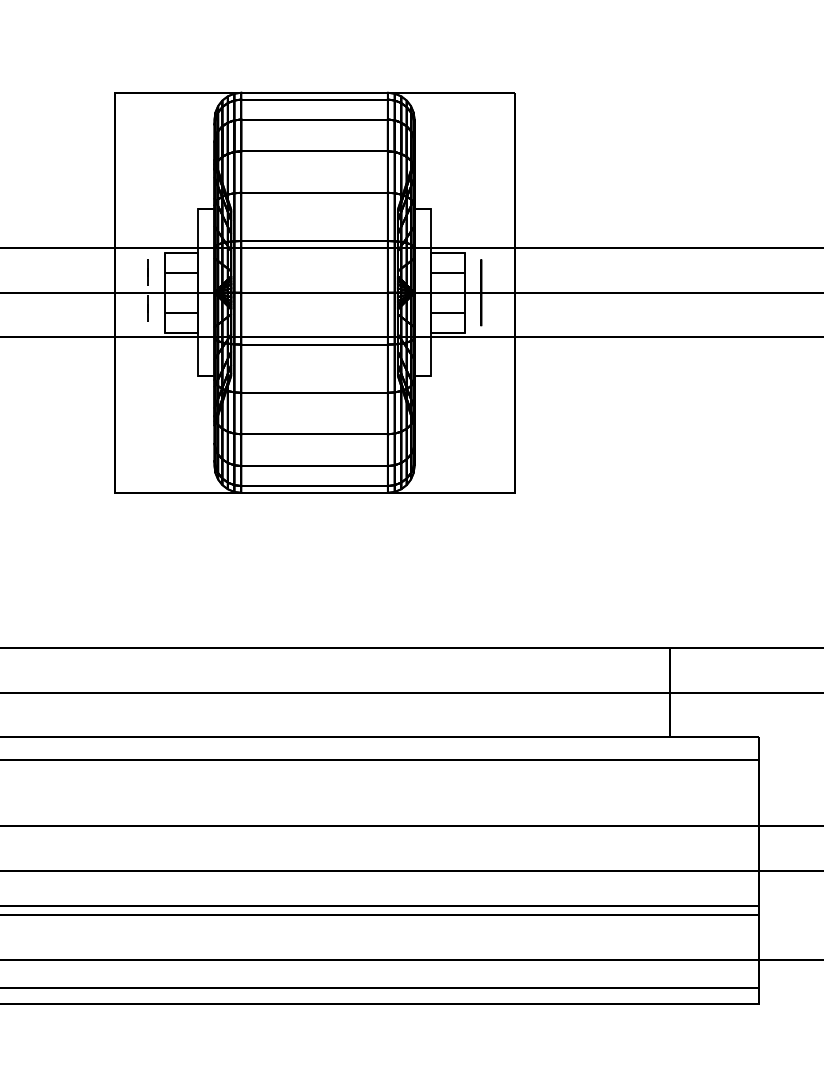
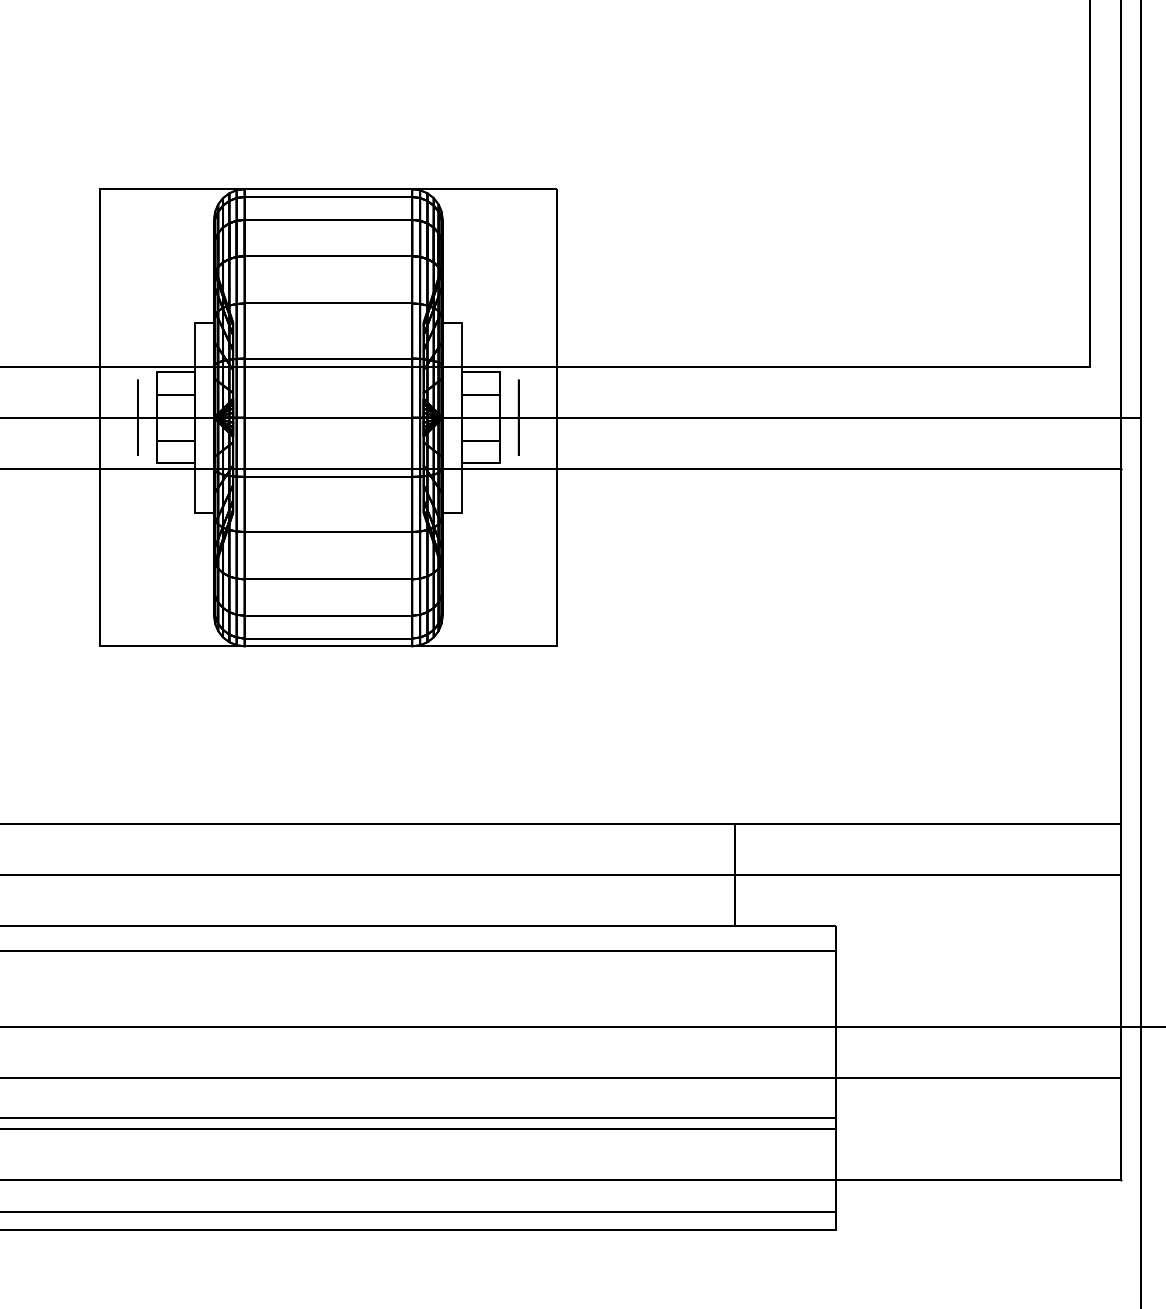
circle: (147, 292) -> (137, 417), dashed -> solid

